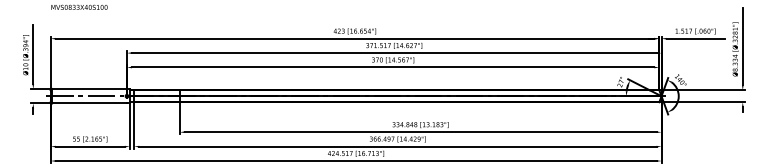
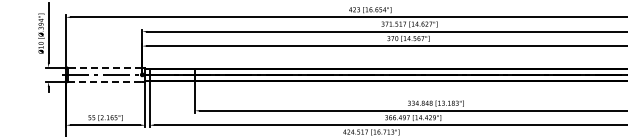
line: (89, 89) -> (104, 68), solid -> dashed
line: (90, 103) -> (105, 82), solid -> dashed

